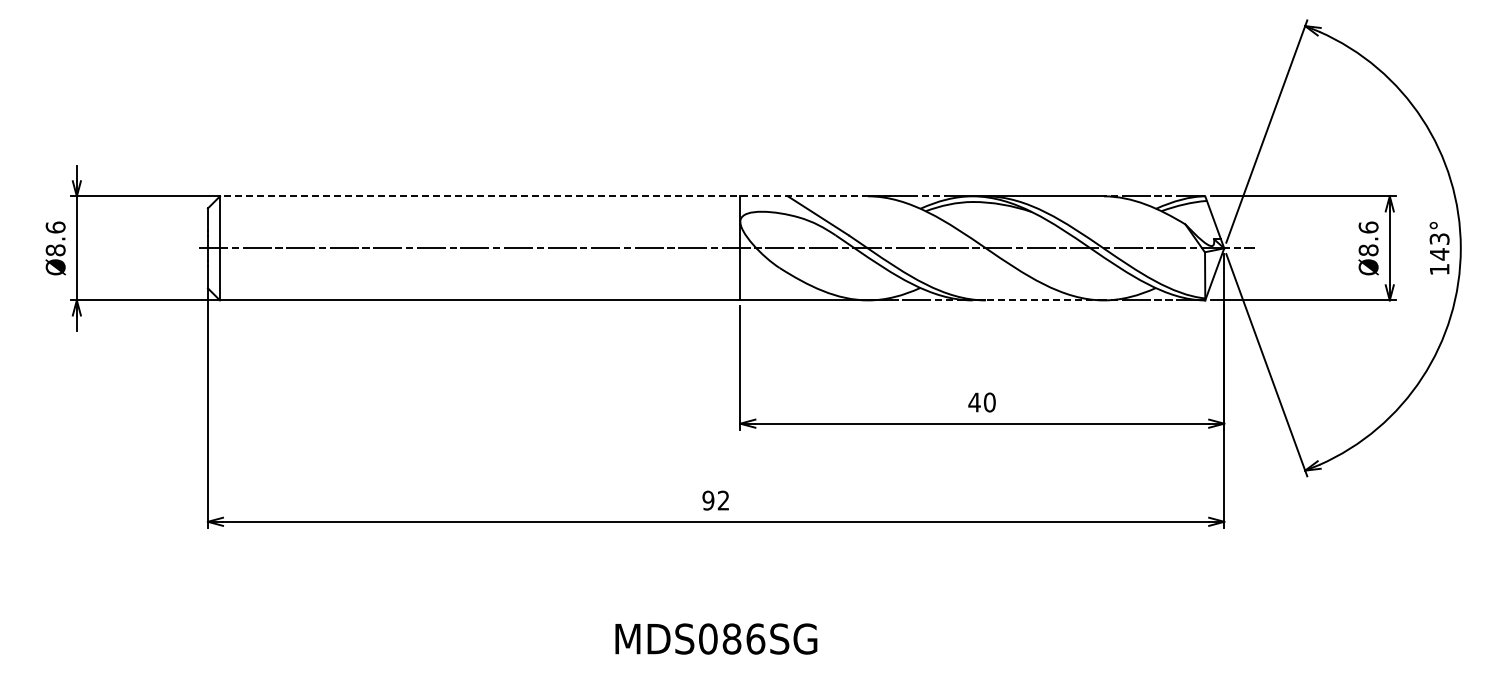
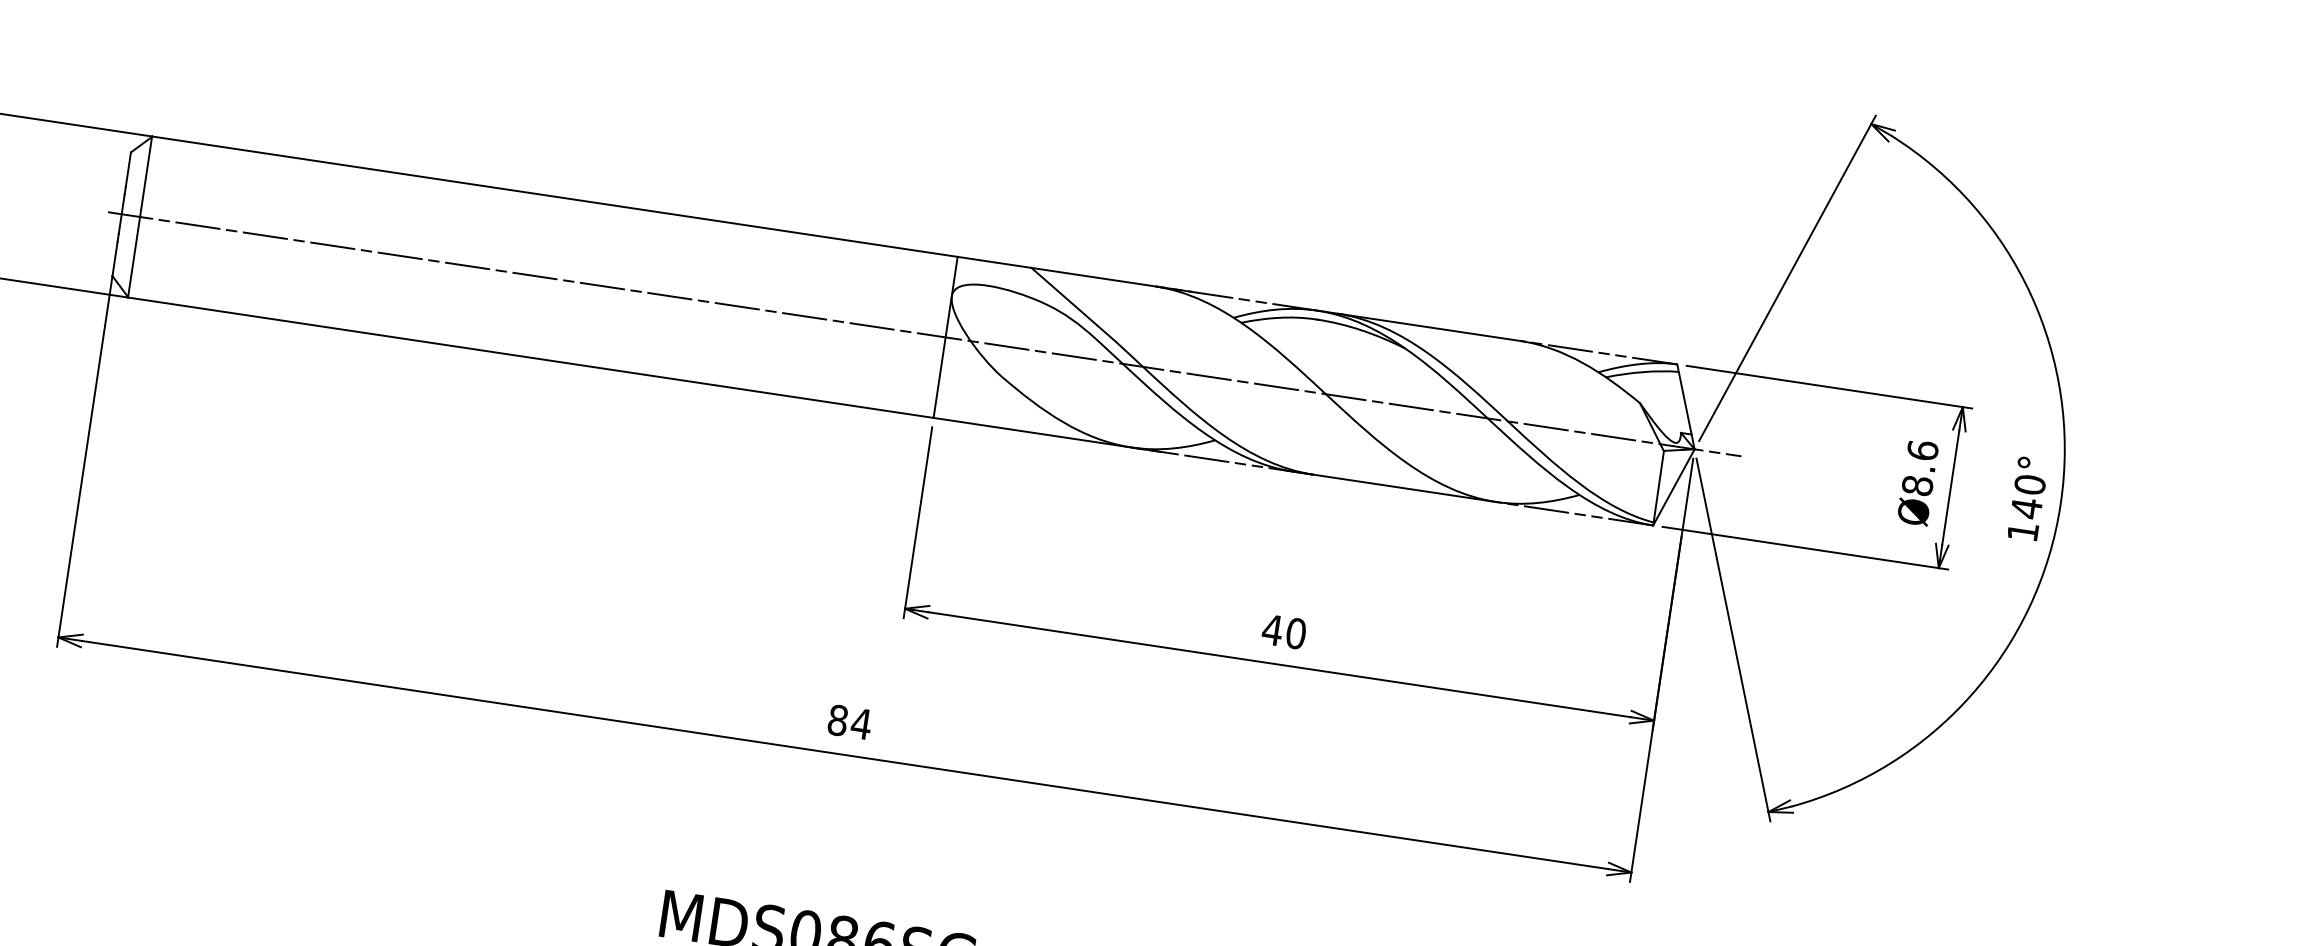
line: (554, 196) -> (670, 214), dashed -> solid
text: (1439, 239) -> (2029, 485), 143° -> 140°
line: (1038, 300) -> (1395, 487), dashed -> solid
text: (715, 500) -> (848, 721), 92 -> 84

